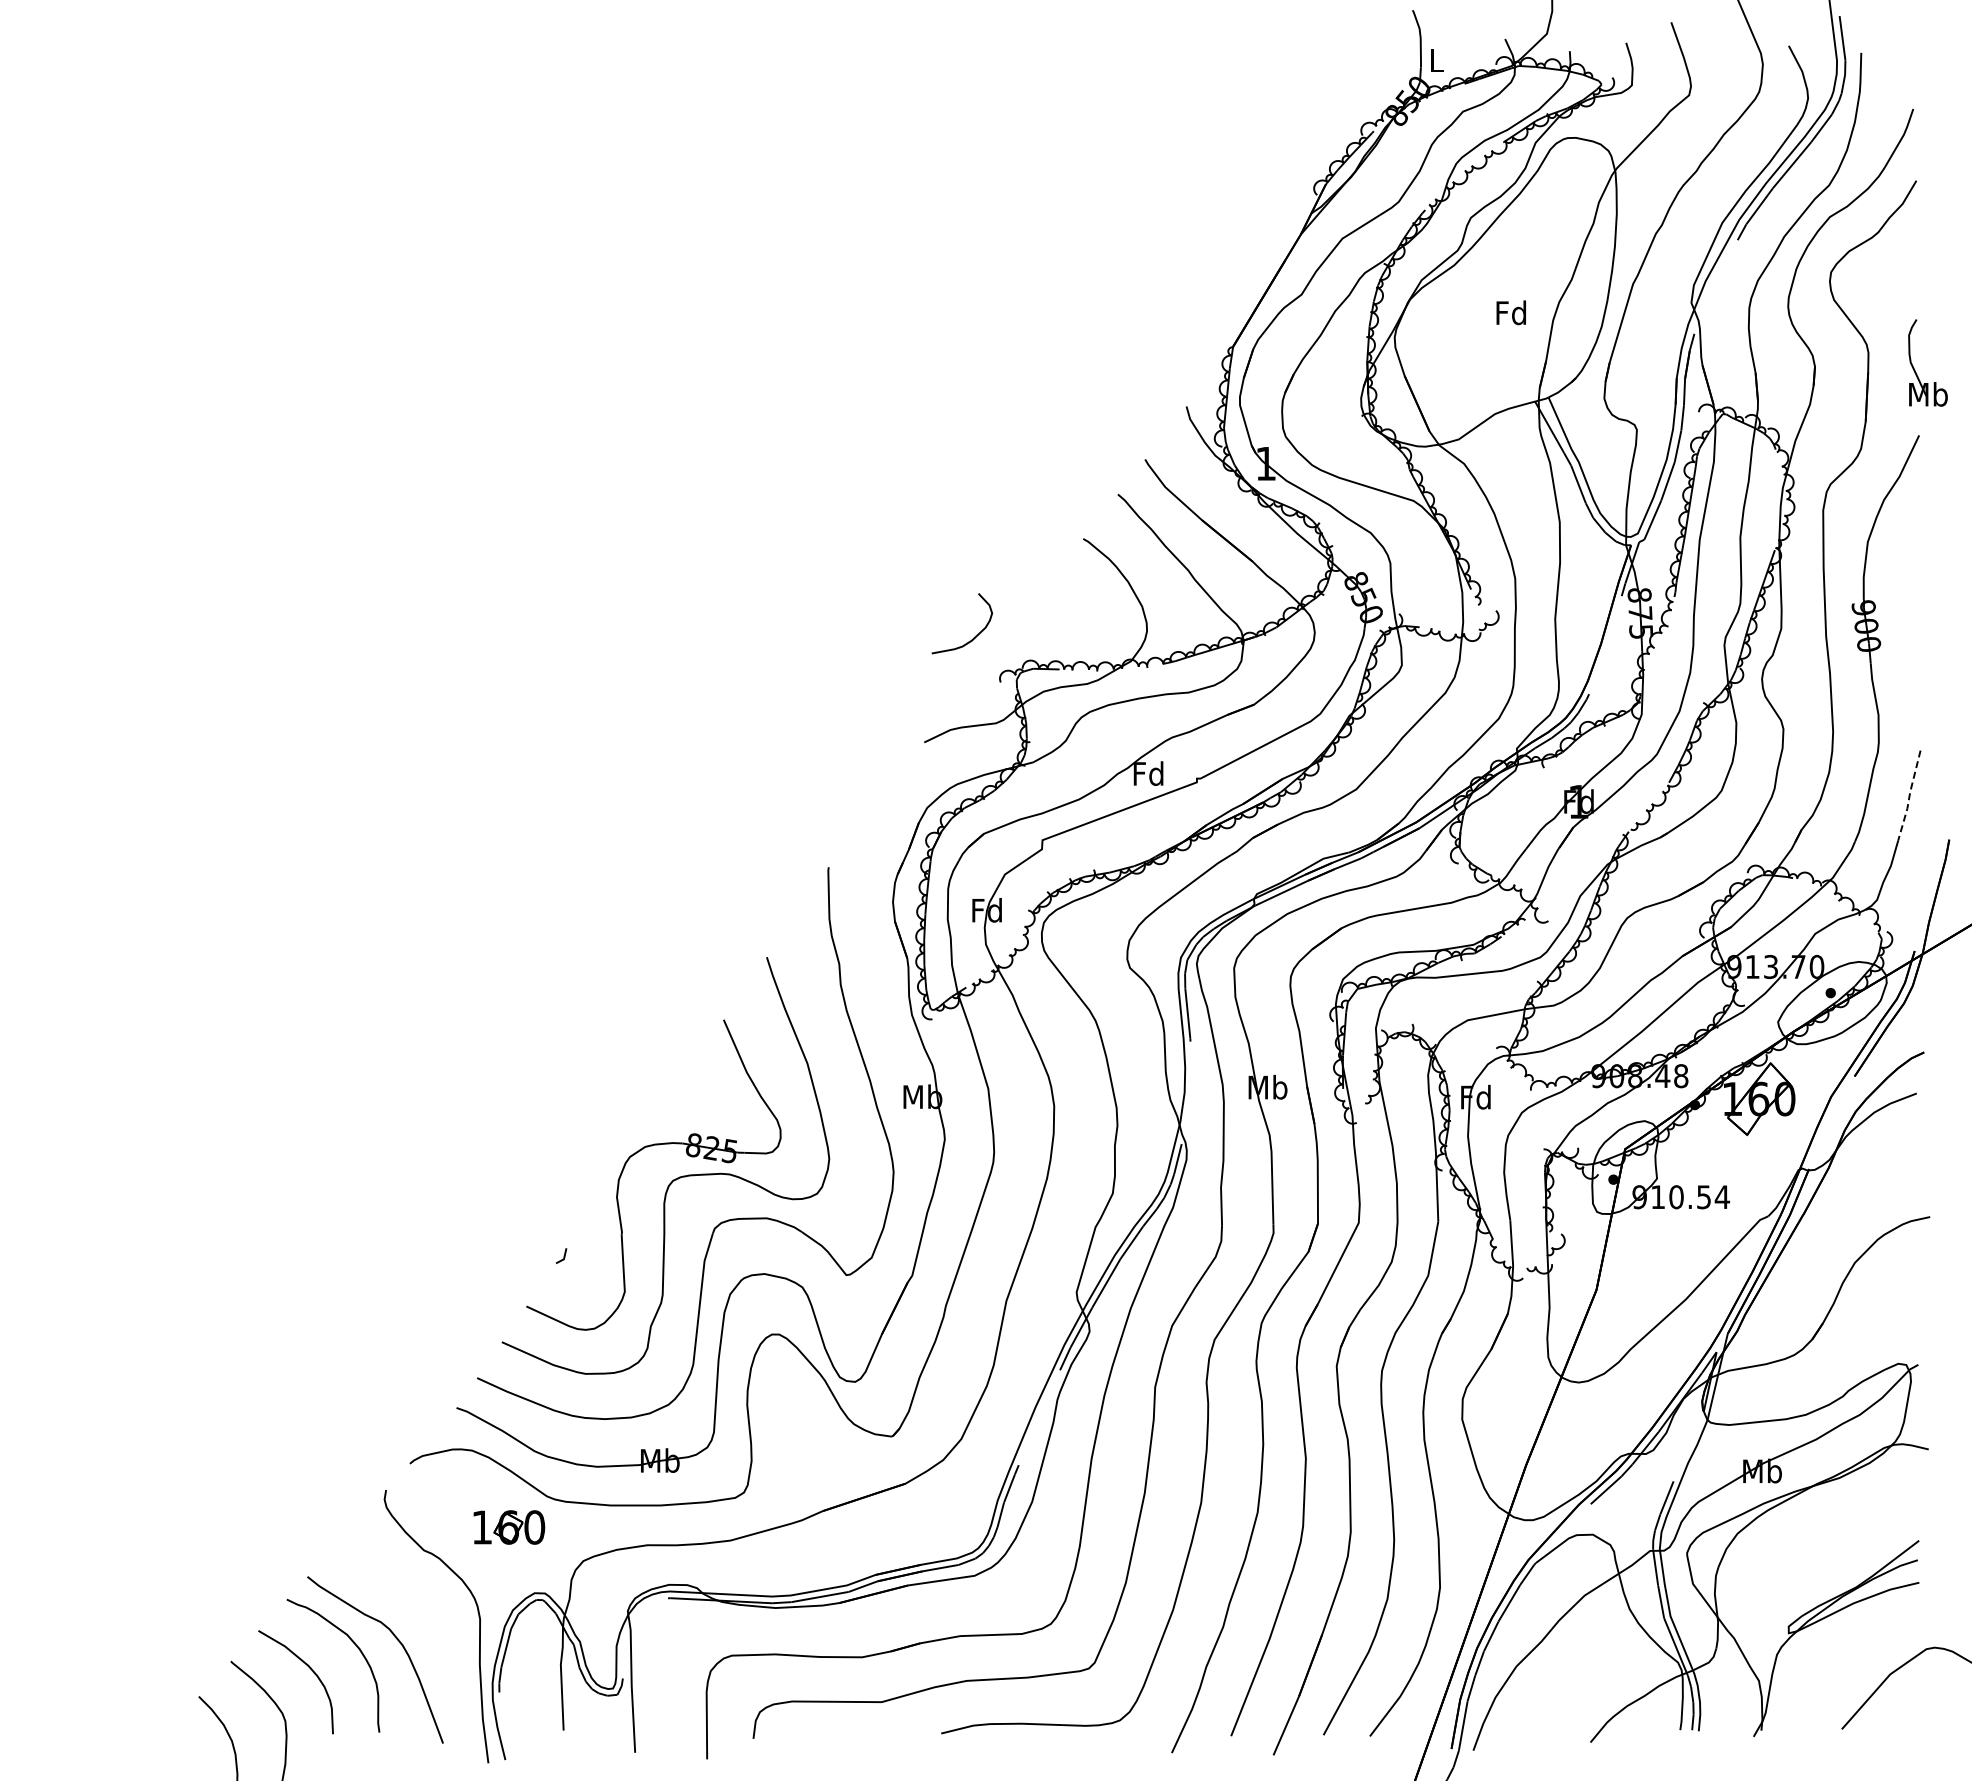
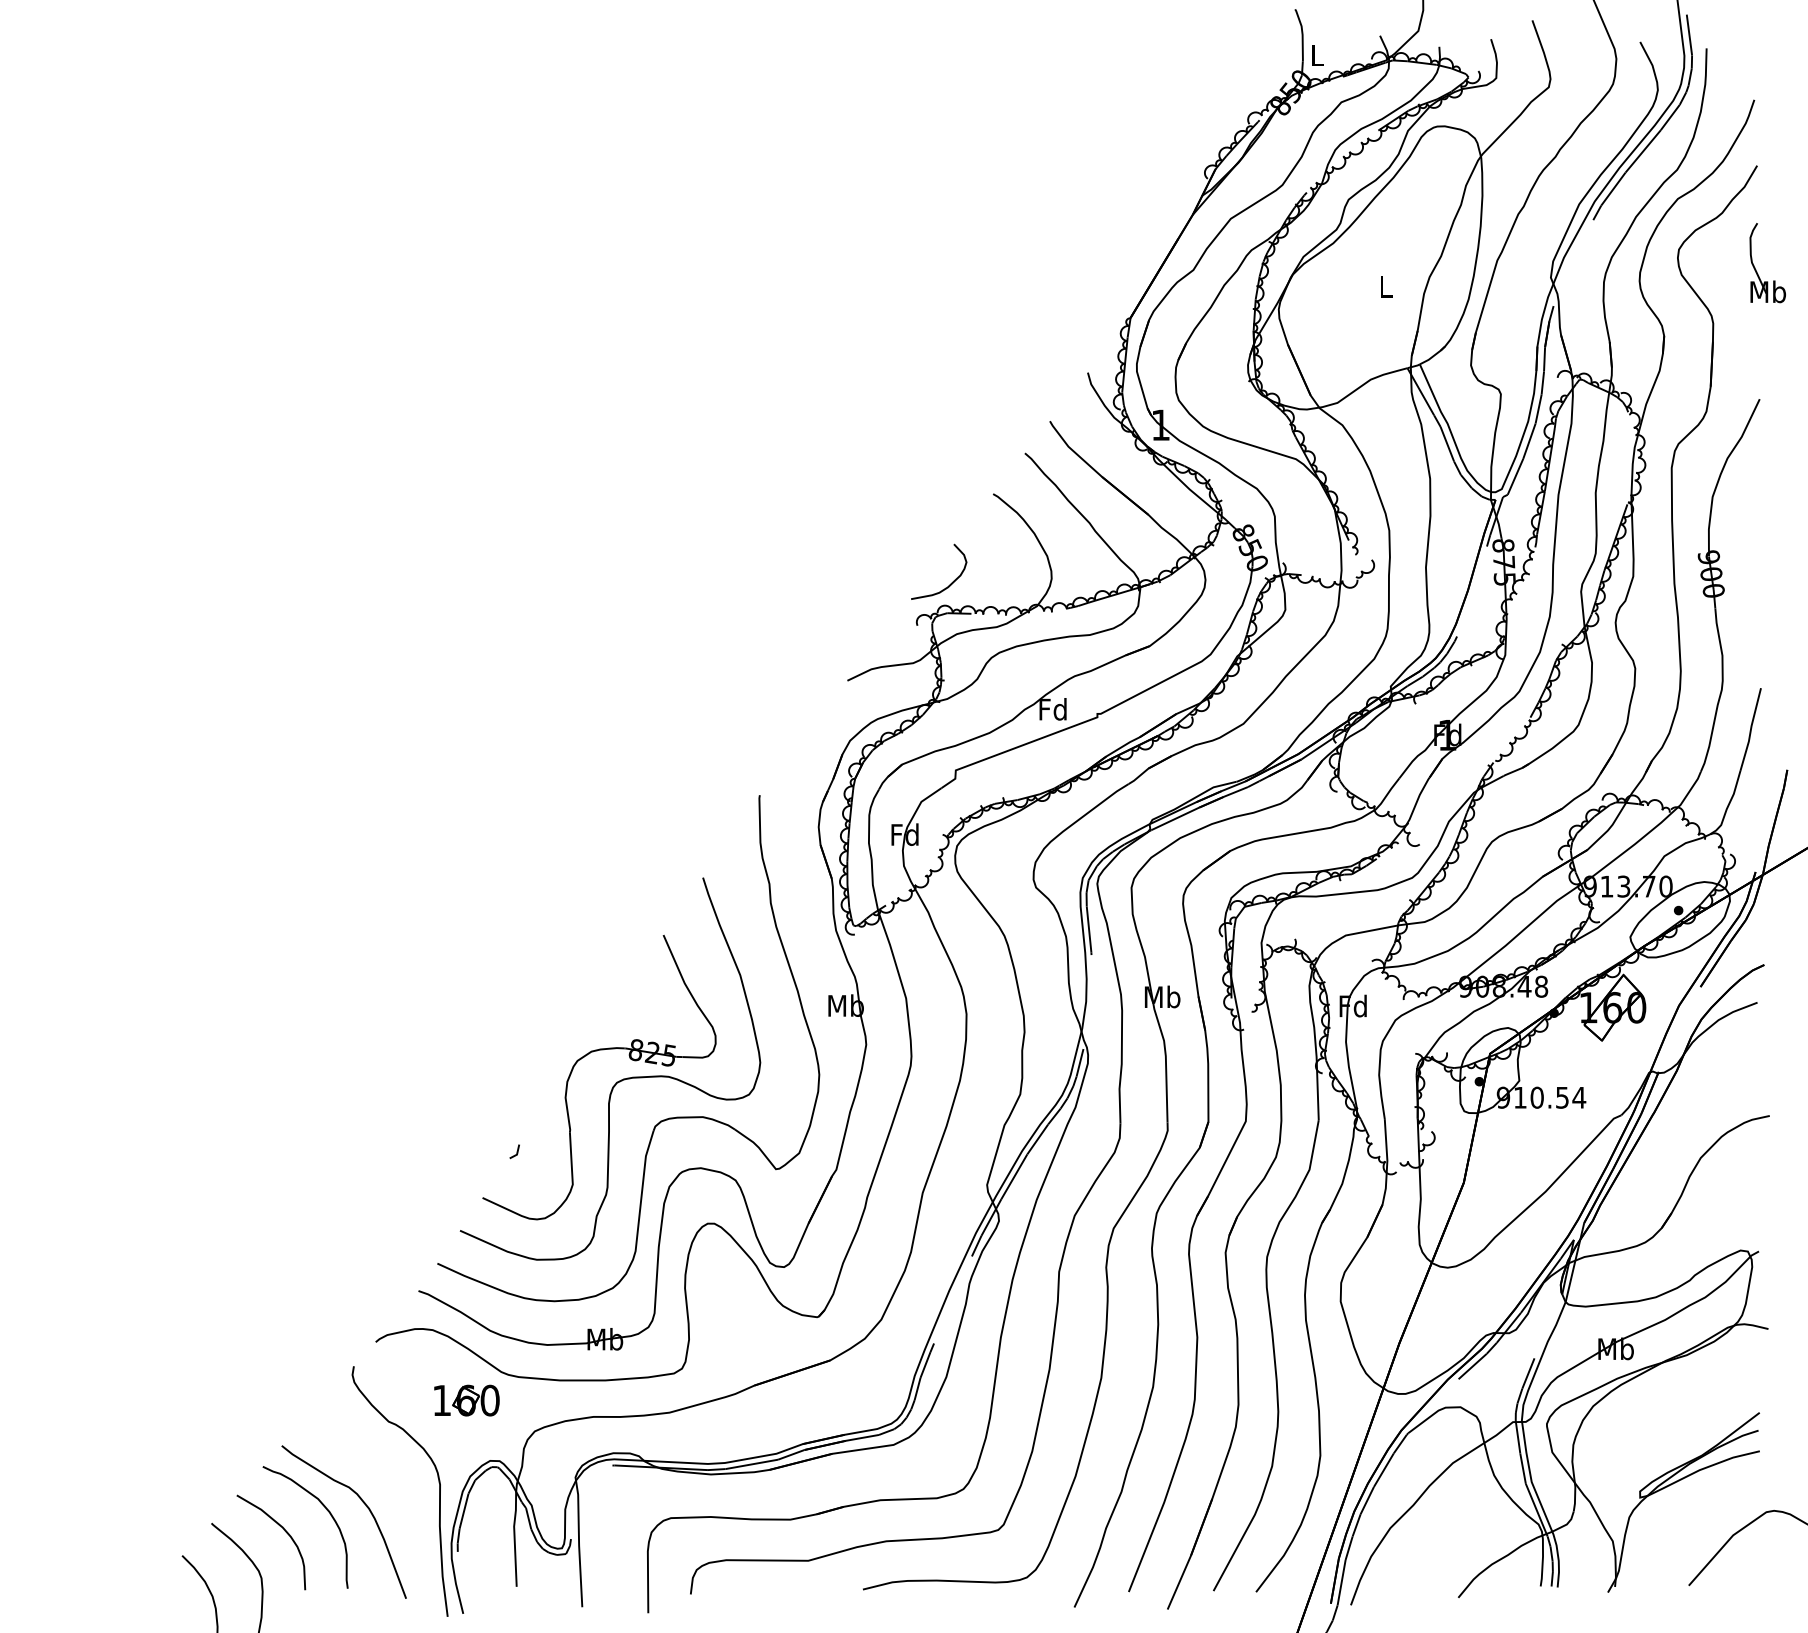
text: (1510, 312) -> (1384, 286), Fd -> L
part: (1914, 367) -> (1755, 267), moved
curve: (975, 635) -> (951, 582), moved
line: (1909, 796) -> (1750, 730), dashed -> solid

